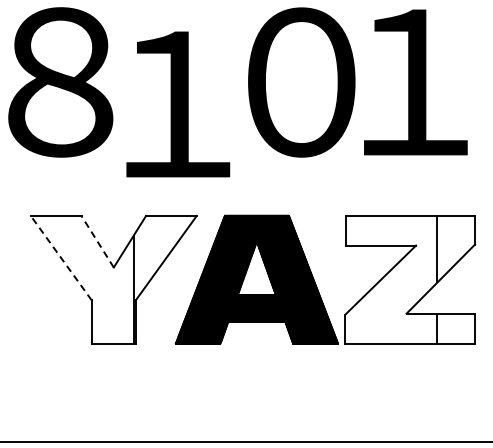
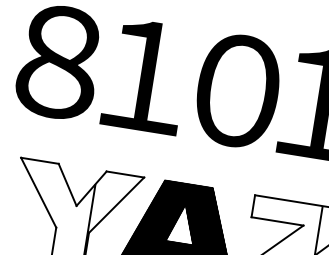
text: (178, 104) -> (146, 76), moved
line: (97, 241) -> (67, 184), dashed -> solid
line: (60, 257) -> (38, 192), dashed -> solid

